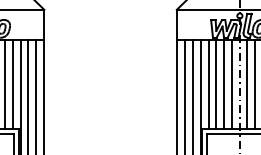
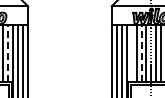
line: (13, 83) -> (8, 52), solid -> dashed
line: (223, 83) -> (141, 52), solid -> dashed
line: (208, 84) -> (131, 53), removed

